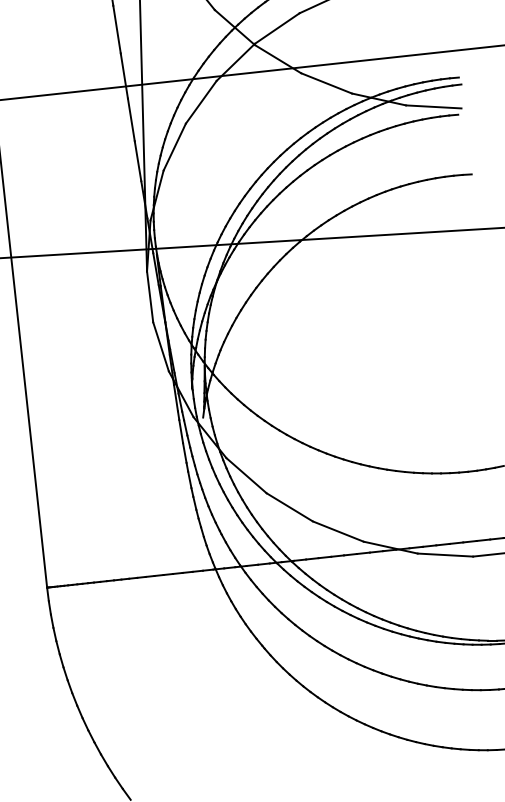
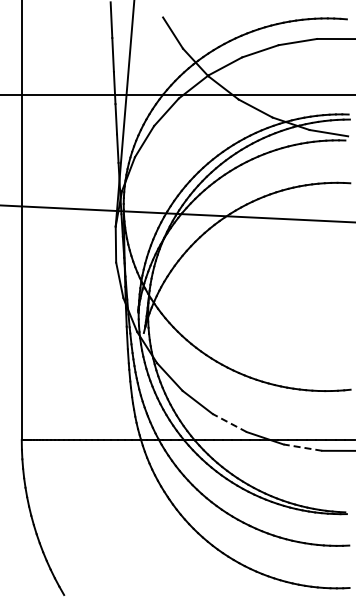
line: (337, 530) -> (229, 422), solid -> dashed
line: (444, 554) -> (302, 447), solid -> dashed

